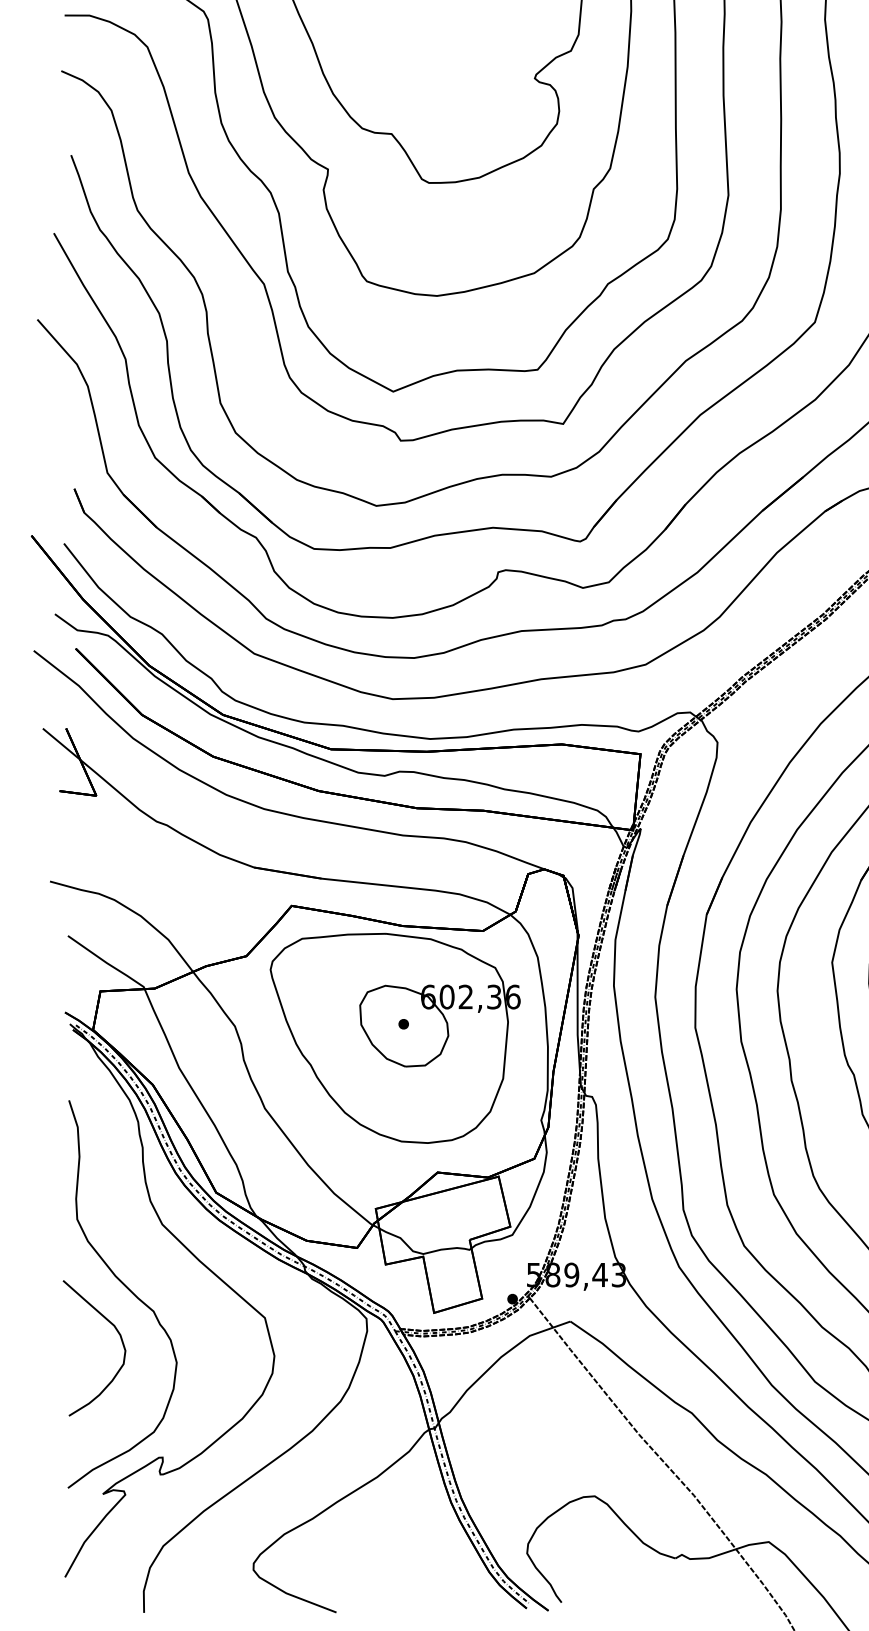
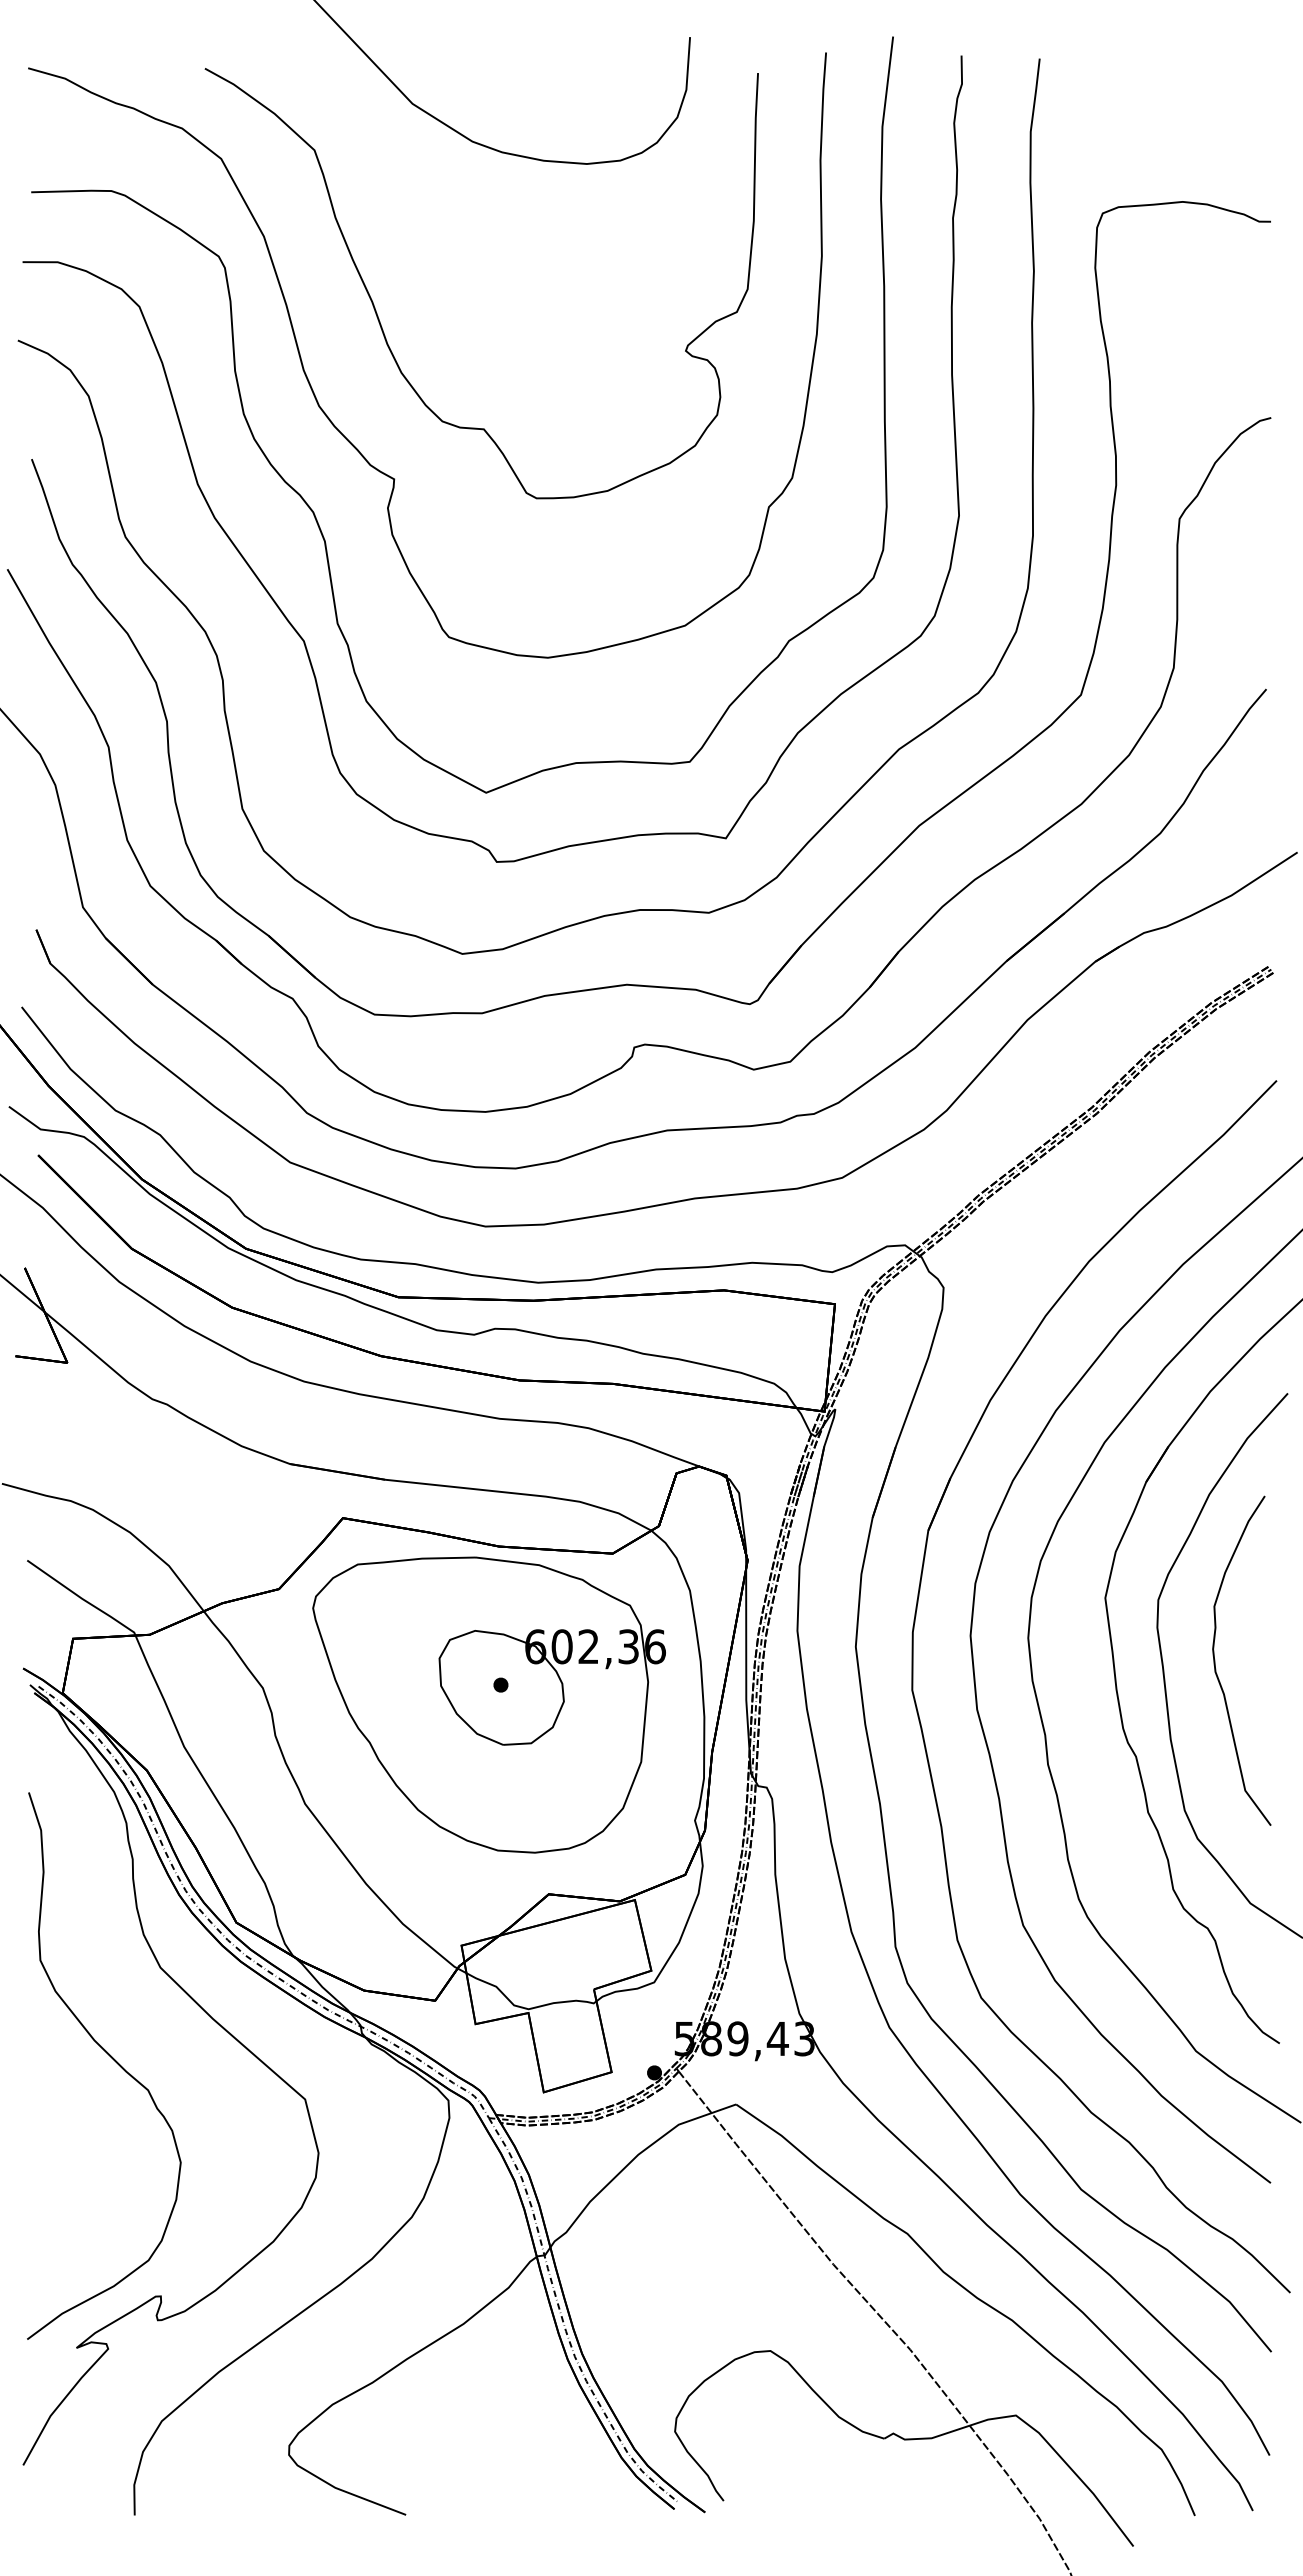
curve: (120, 1338) -> (101, 2128), removed

